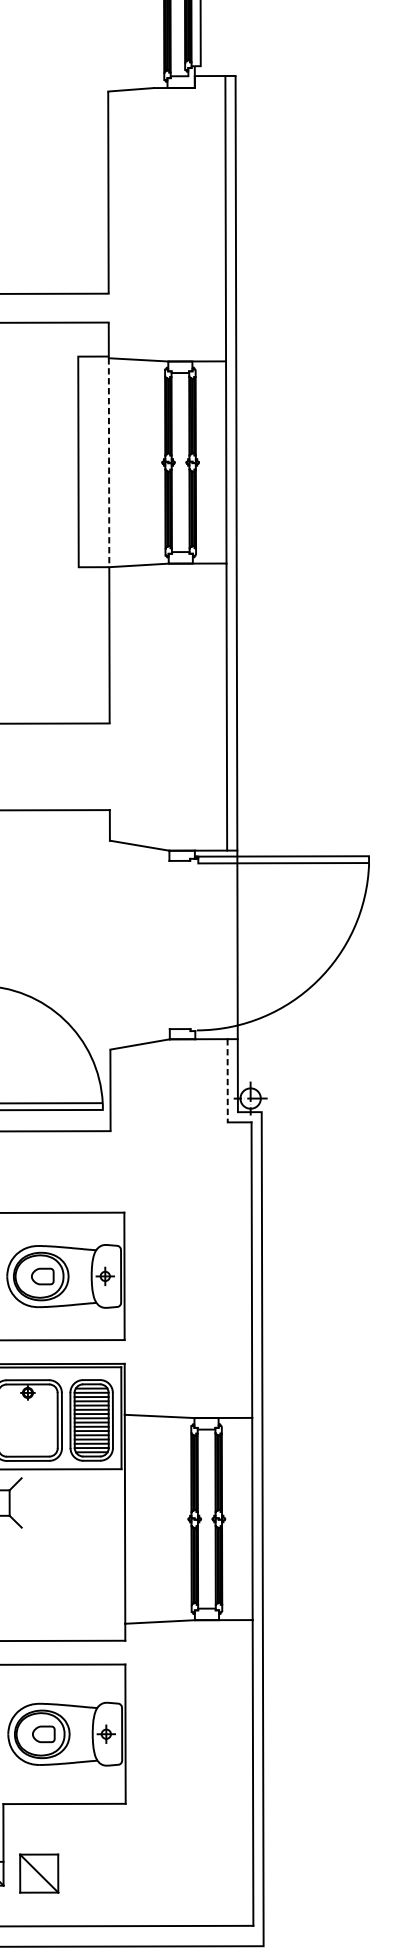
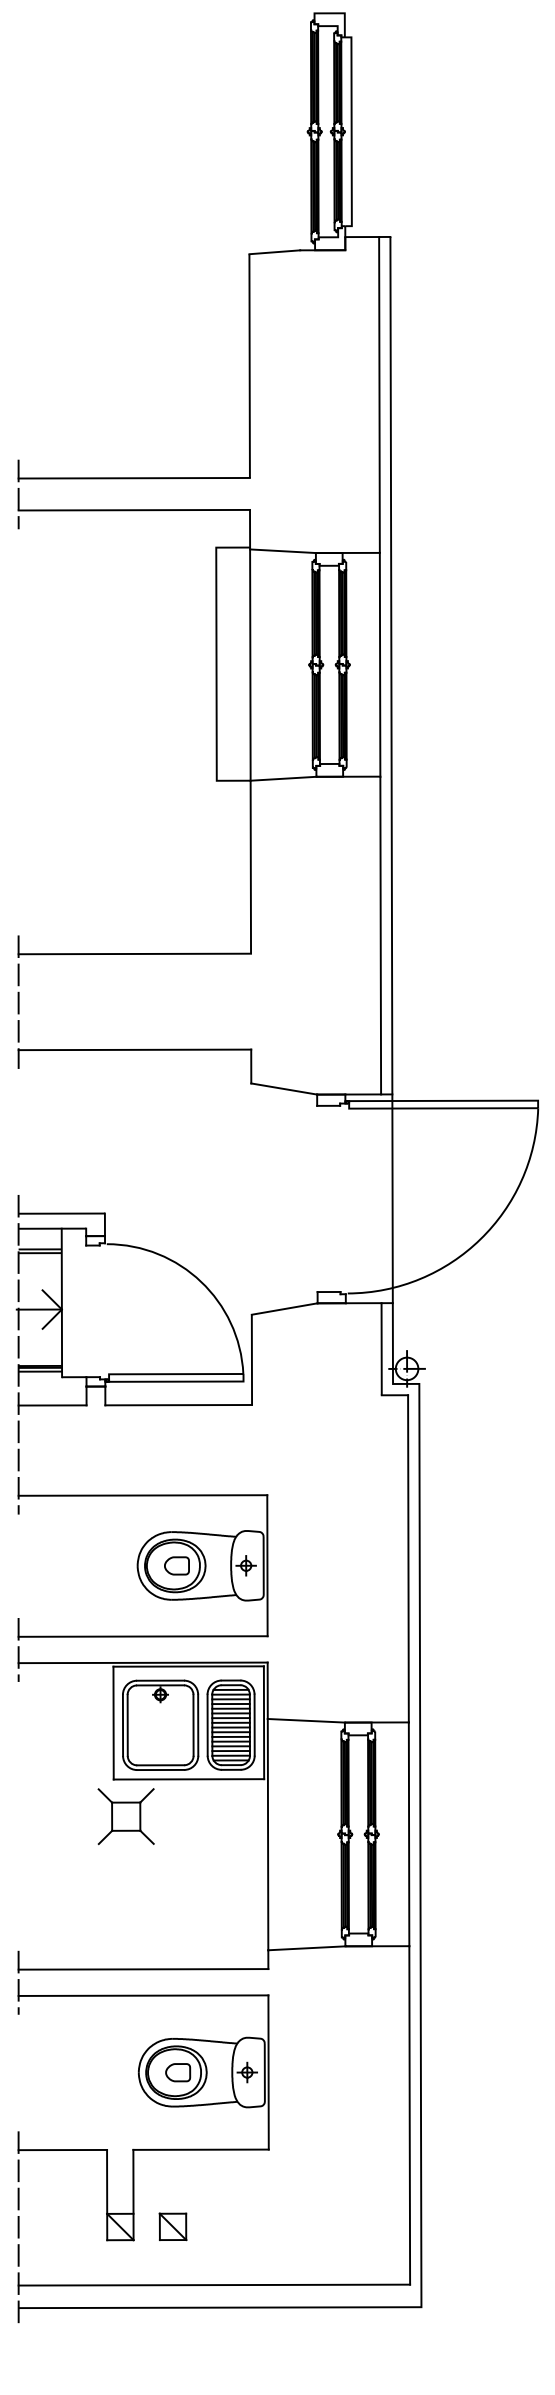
line: (109, 463) -> (250, 665), dashed -> solid
line: (227, 1081) -> (381, 1349), dashed -> solid
part: (38, 1873) -> (172, 2226), size x0.62

